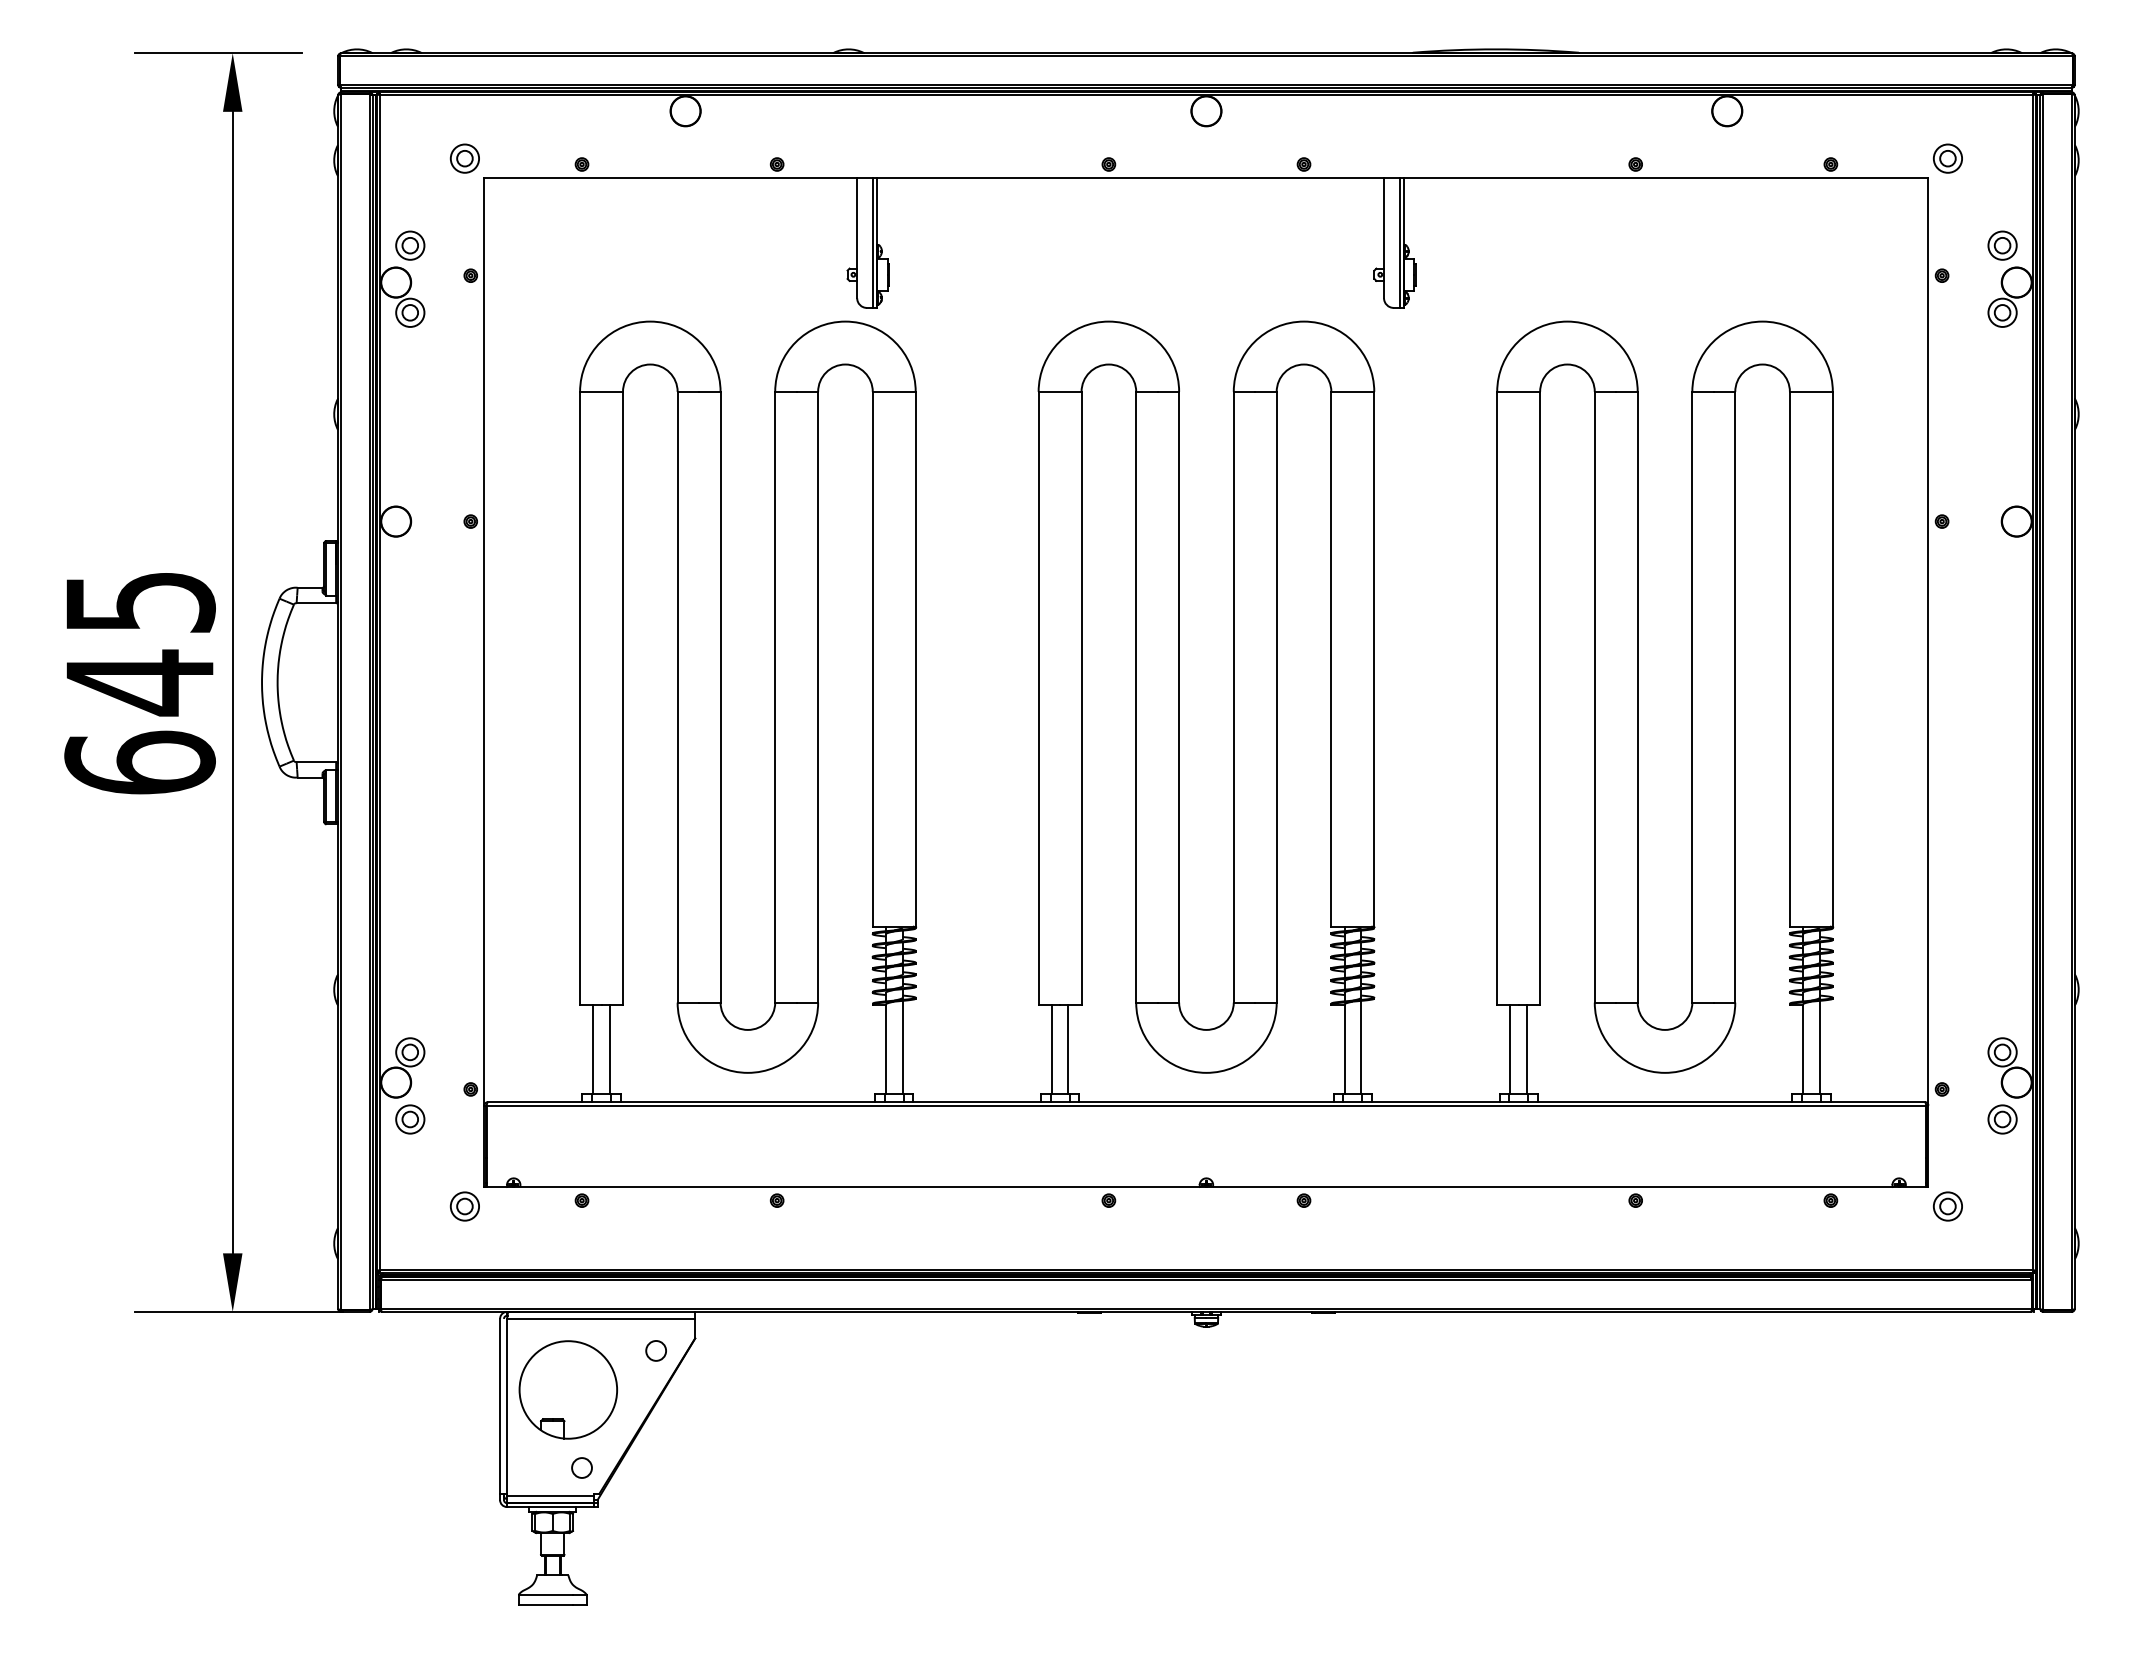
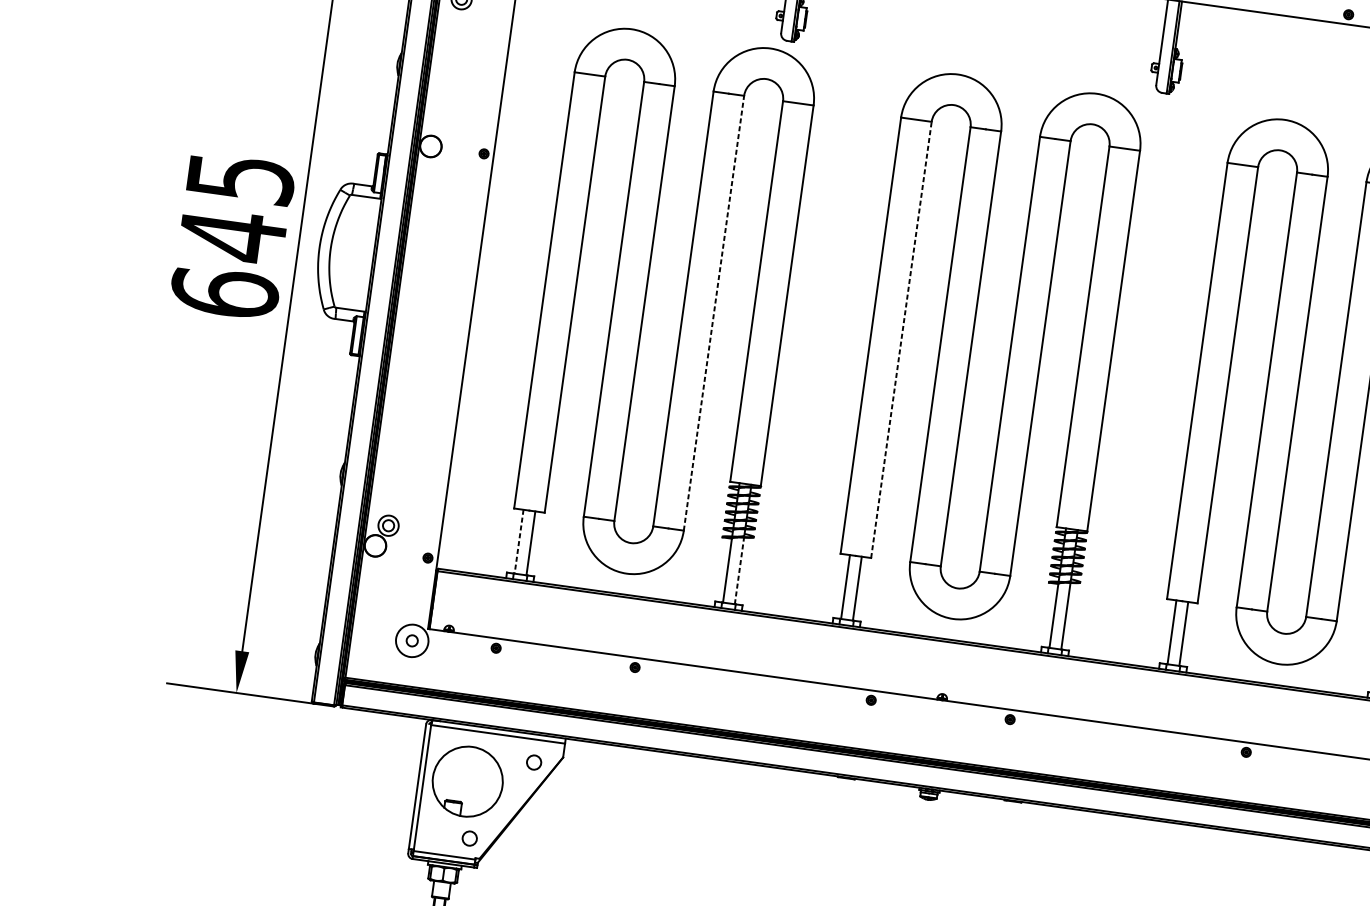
line: (818, 696) -> (714, 312), solid -> dashed
line: (1081, 697) -> (901, 339), solid -> dashed
line: (902, 1047) -> (739, 570), solid -> dashed
line: (593, 1049) -> (519, 541), solid -> dashed
part: (410, 1119) -> (382, 573), removed
circle: (464, 1206) -> (411, 640), size x1.6

